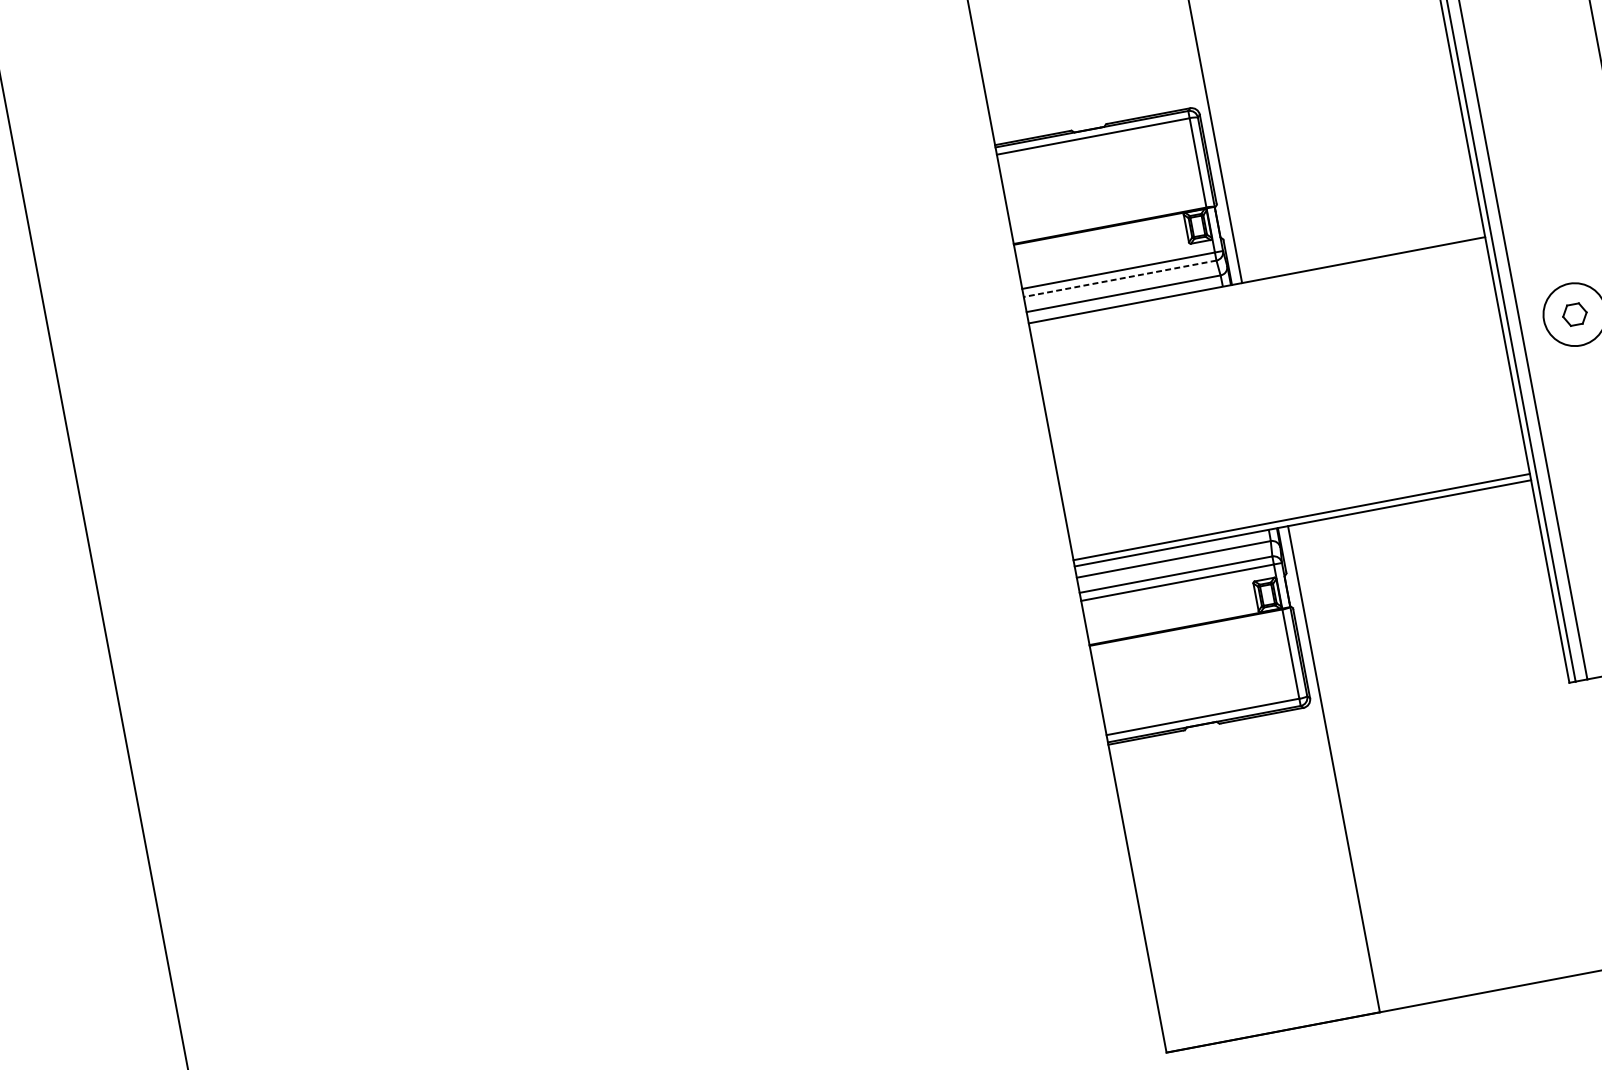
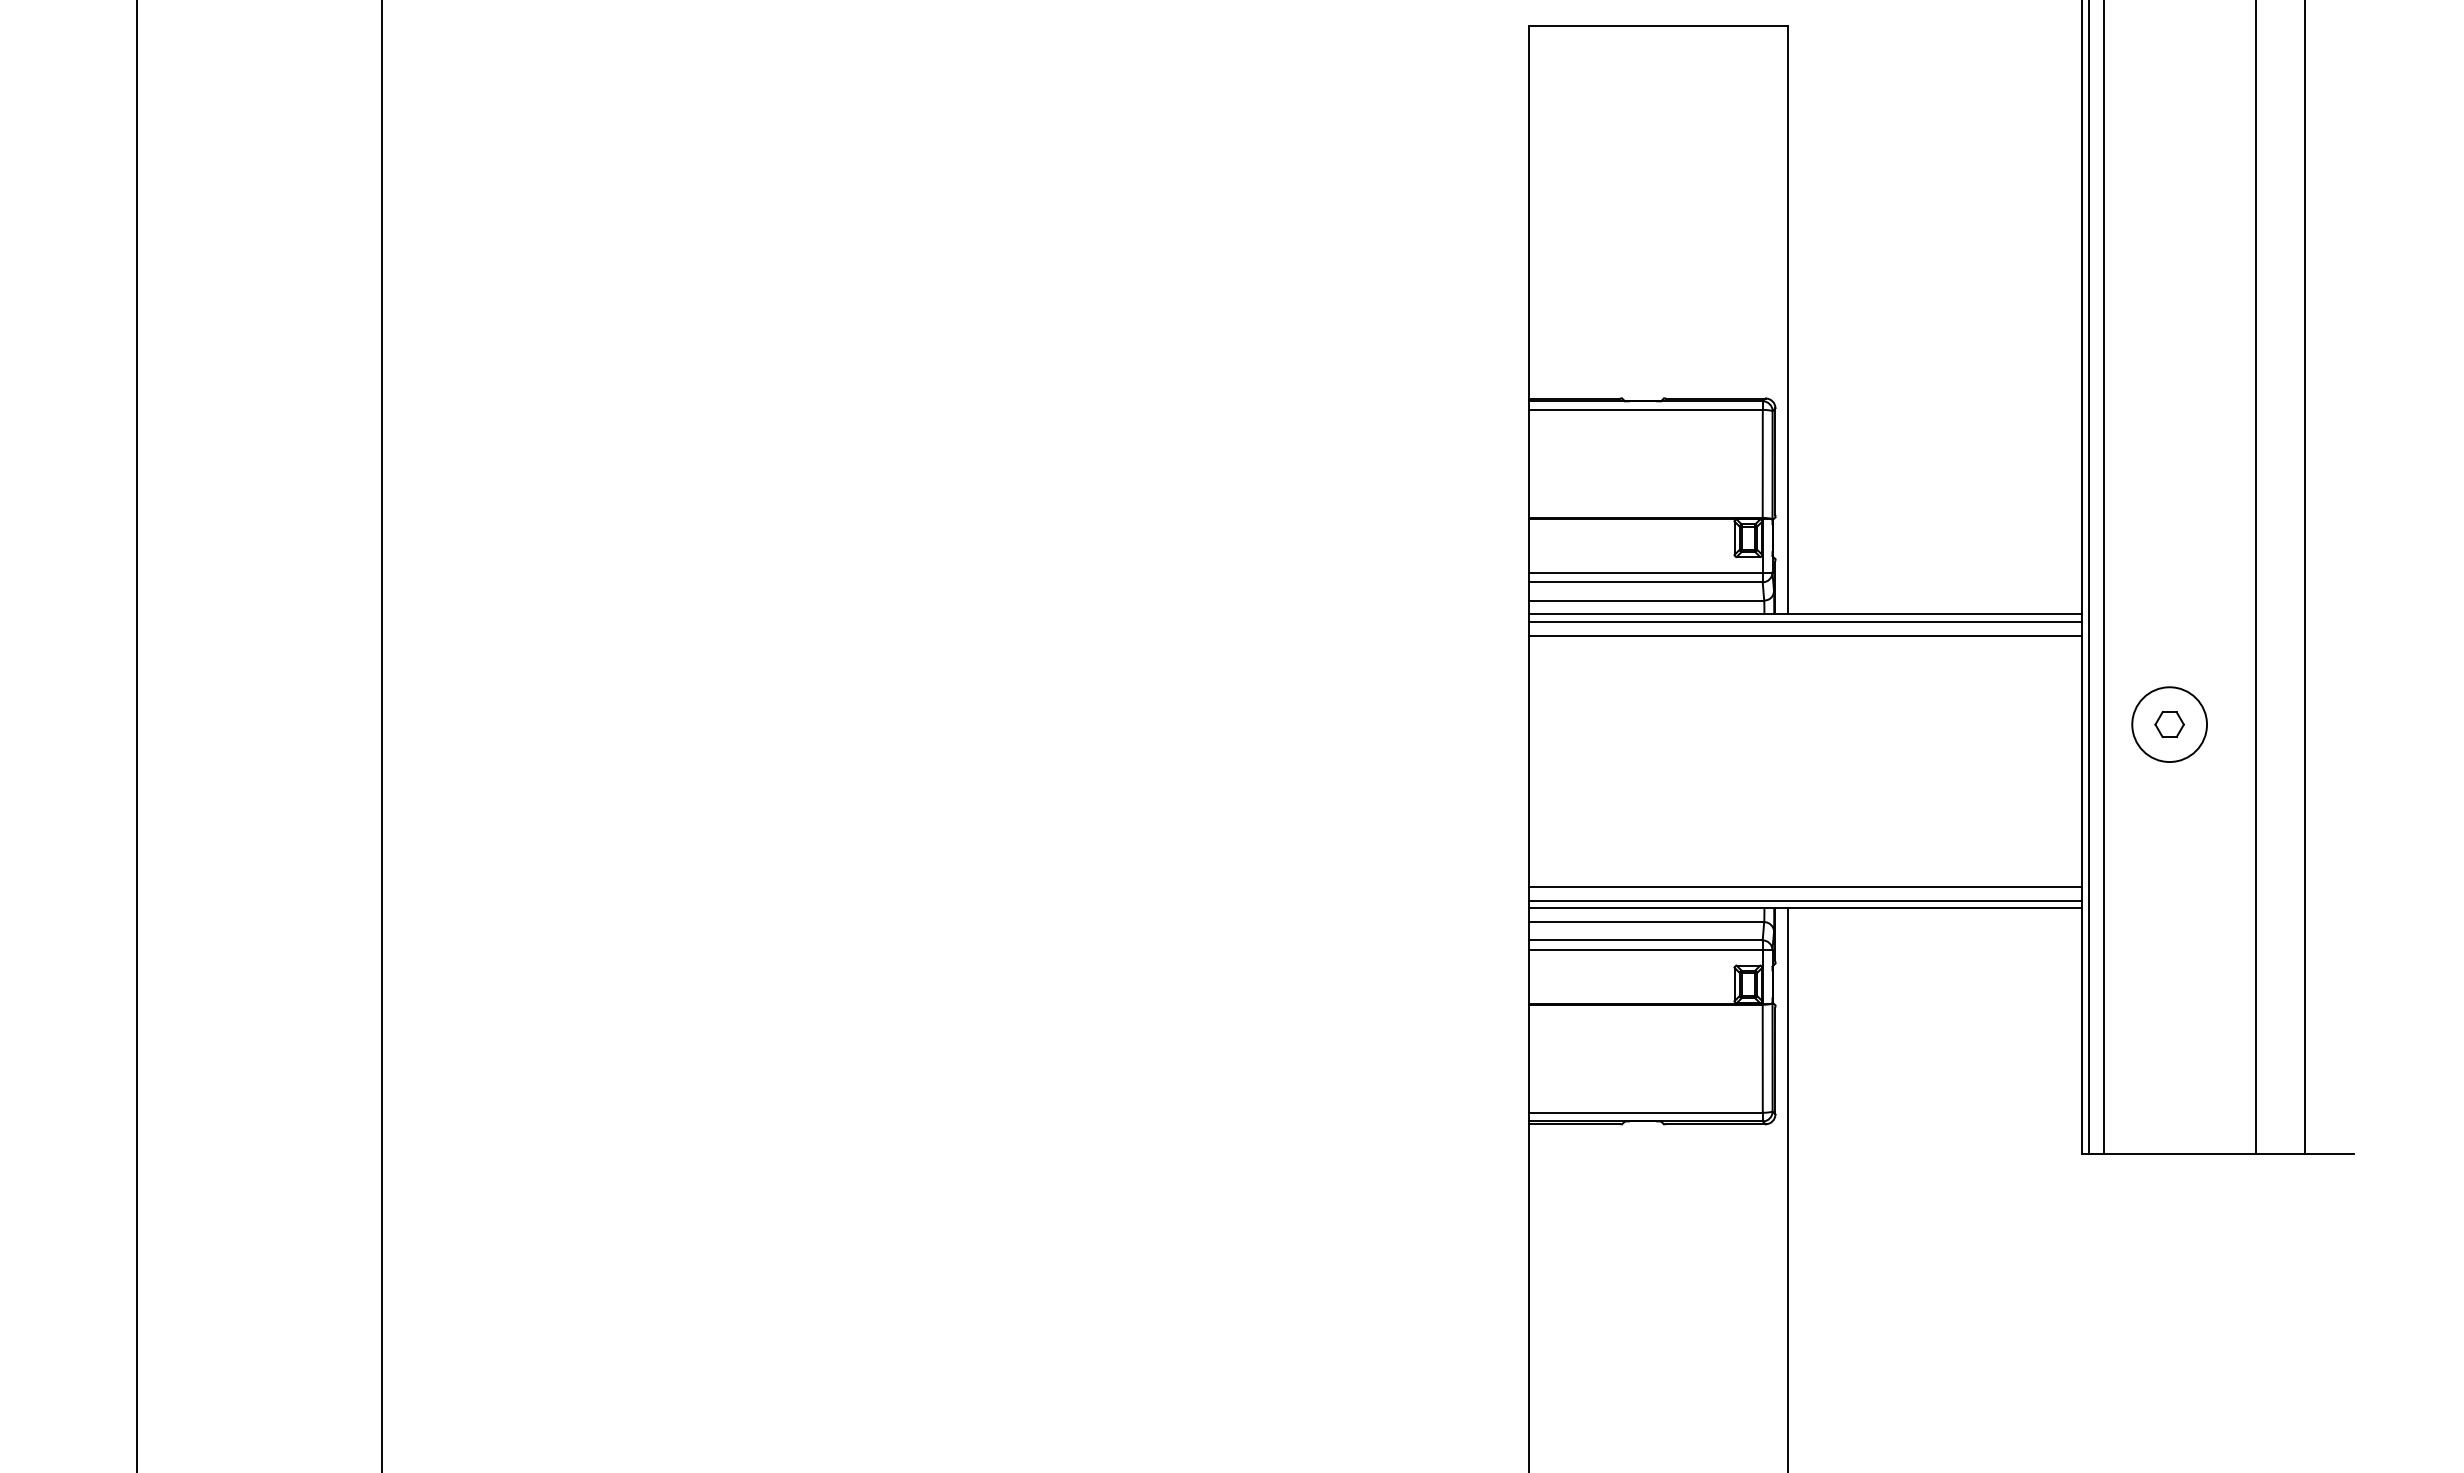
line: (1120, 278) -> (1646, 582), dashed -> solid
line: (1257, 286) -> (1805, 621), added
line: (1260, 298) -> (1805, 636), added
line: (1299, 505) -> (1805, 886), added

